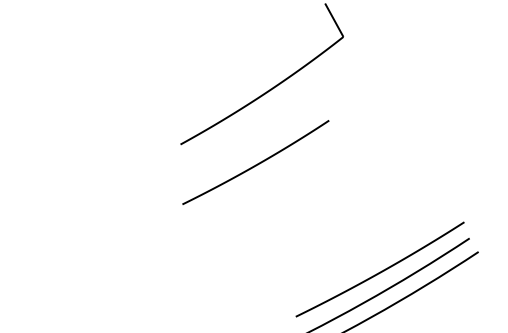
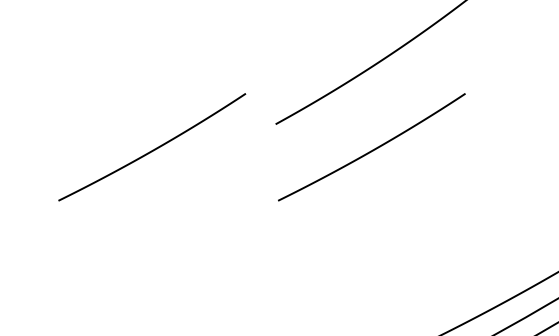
curve: (83, 164) -> (151, 149), added

